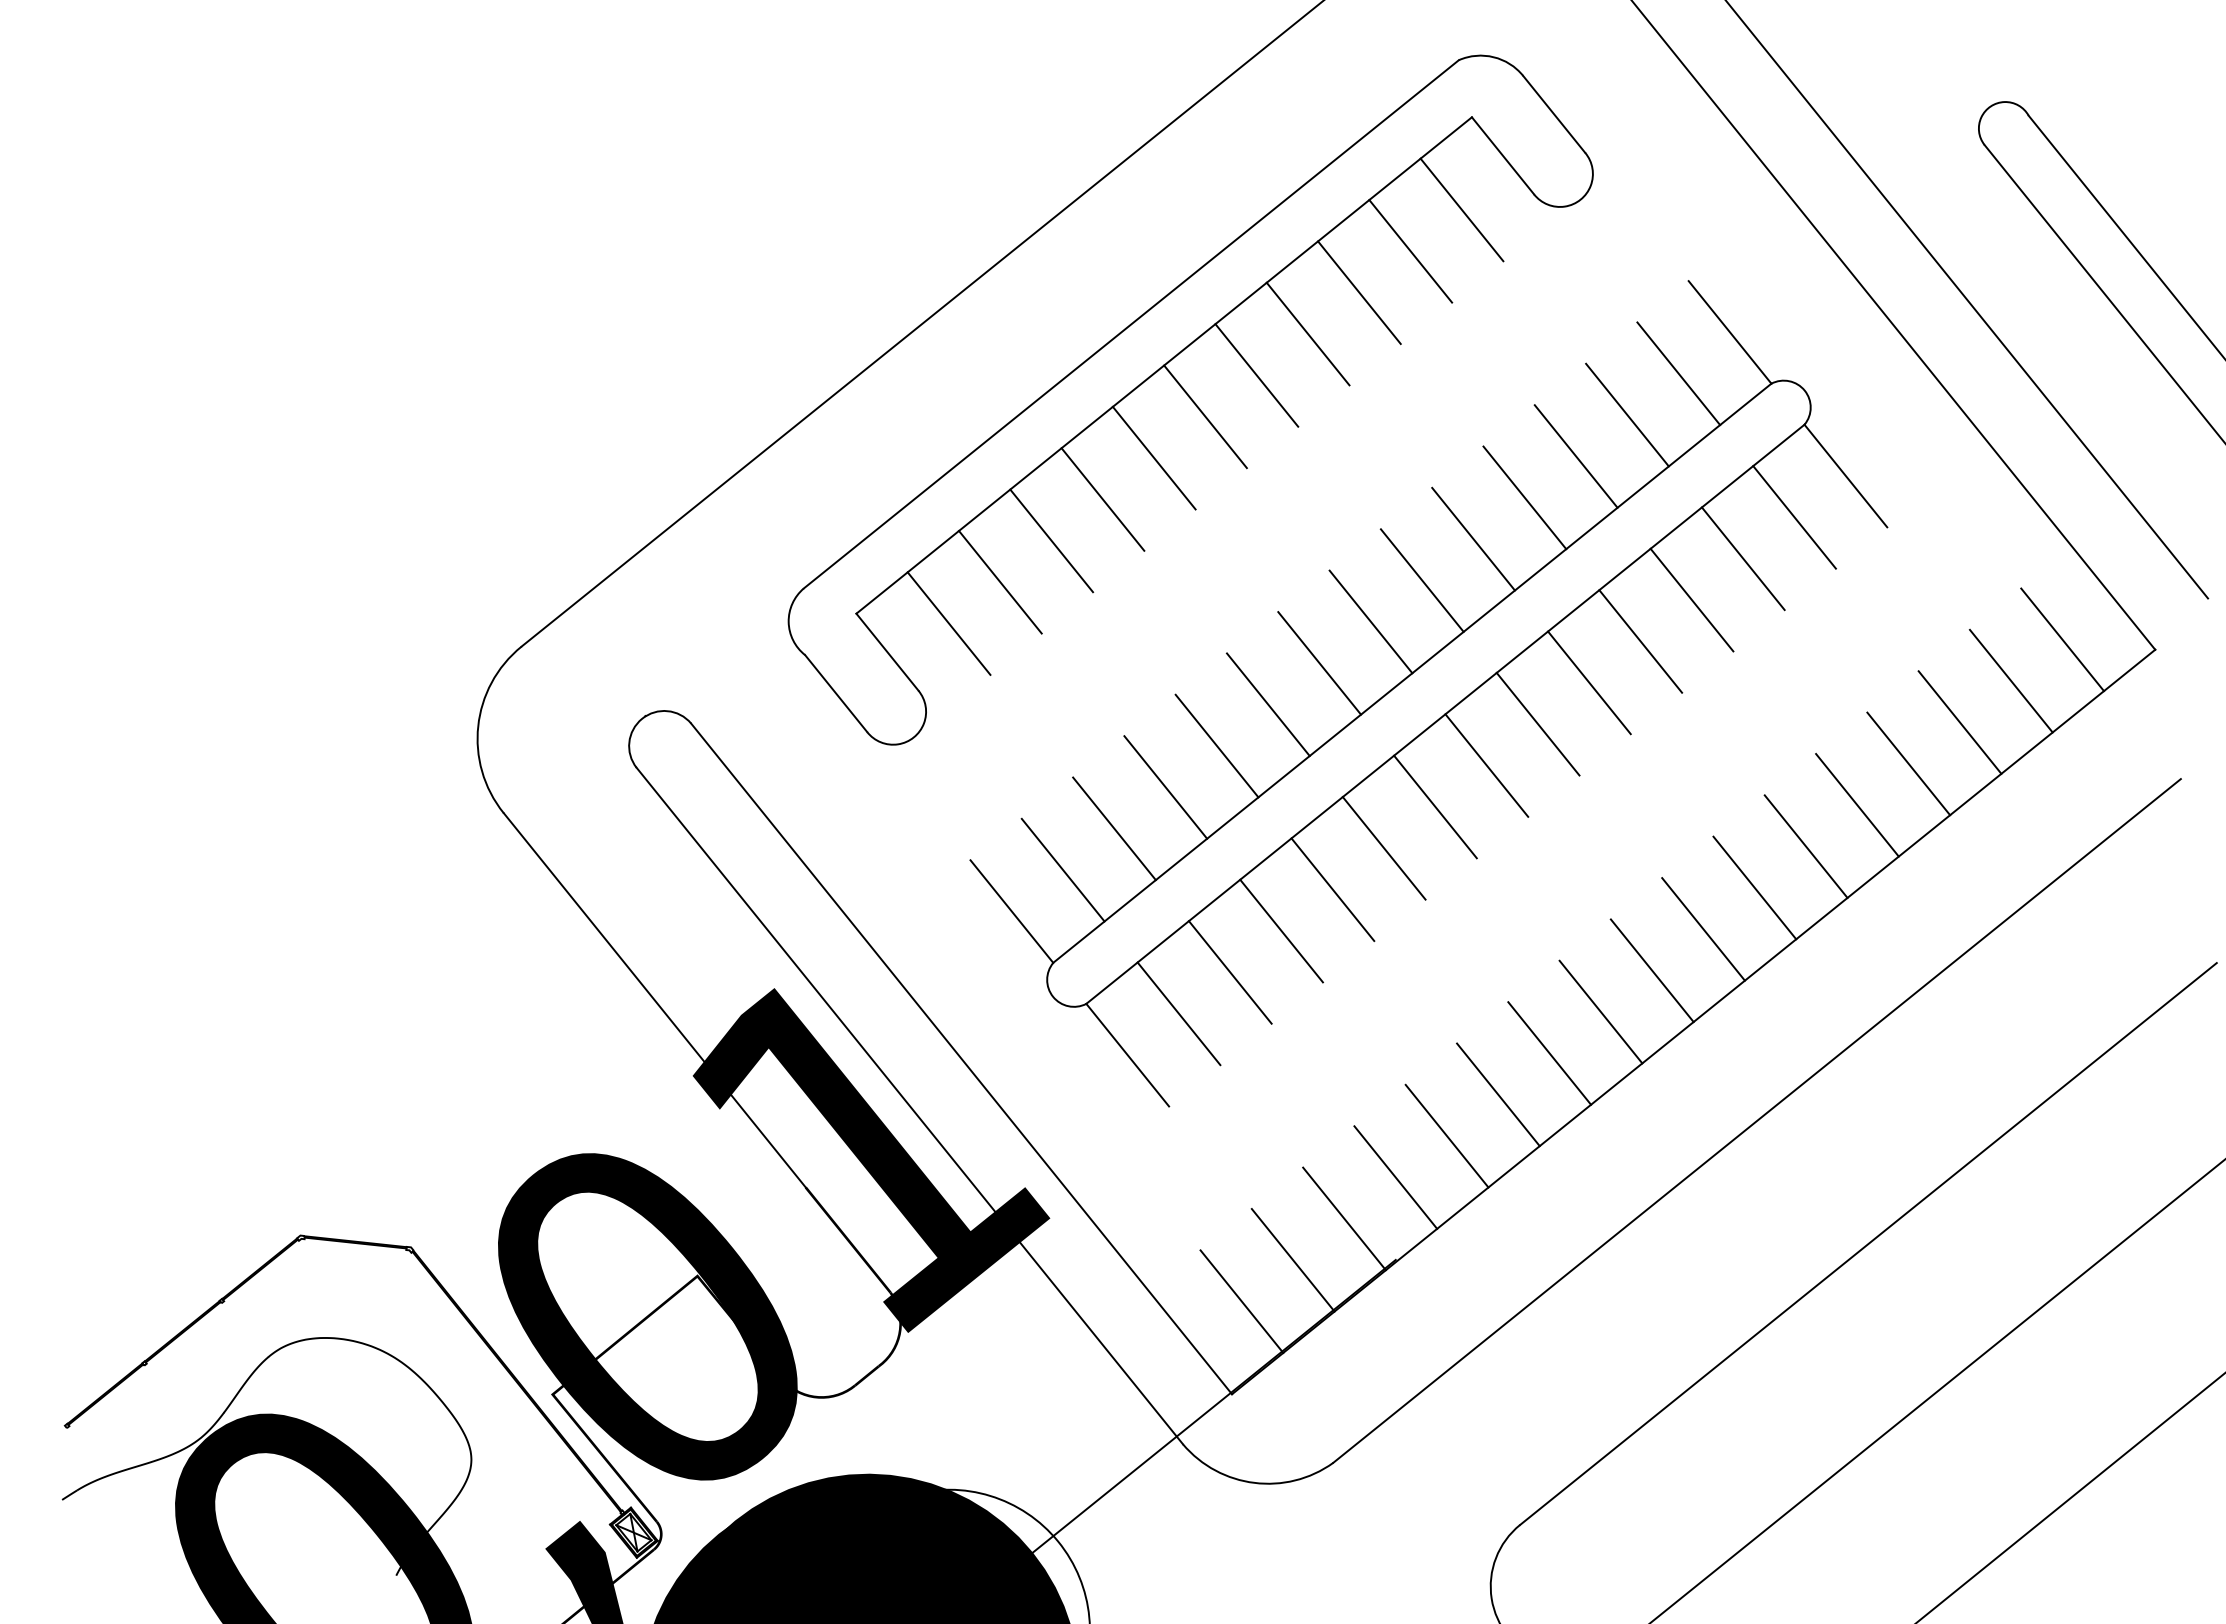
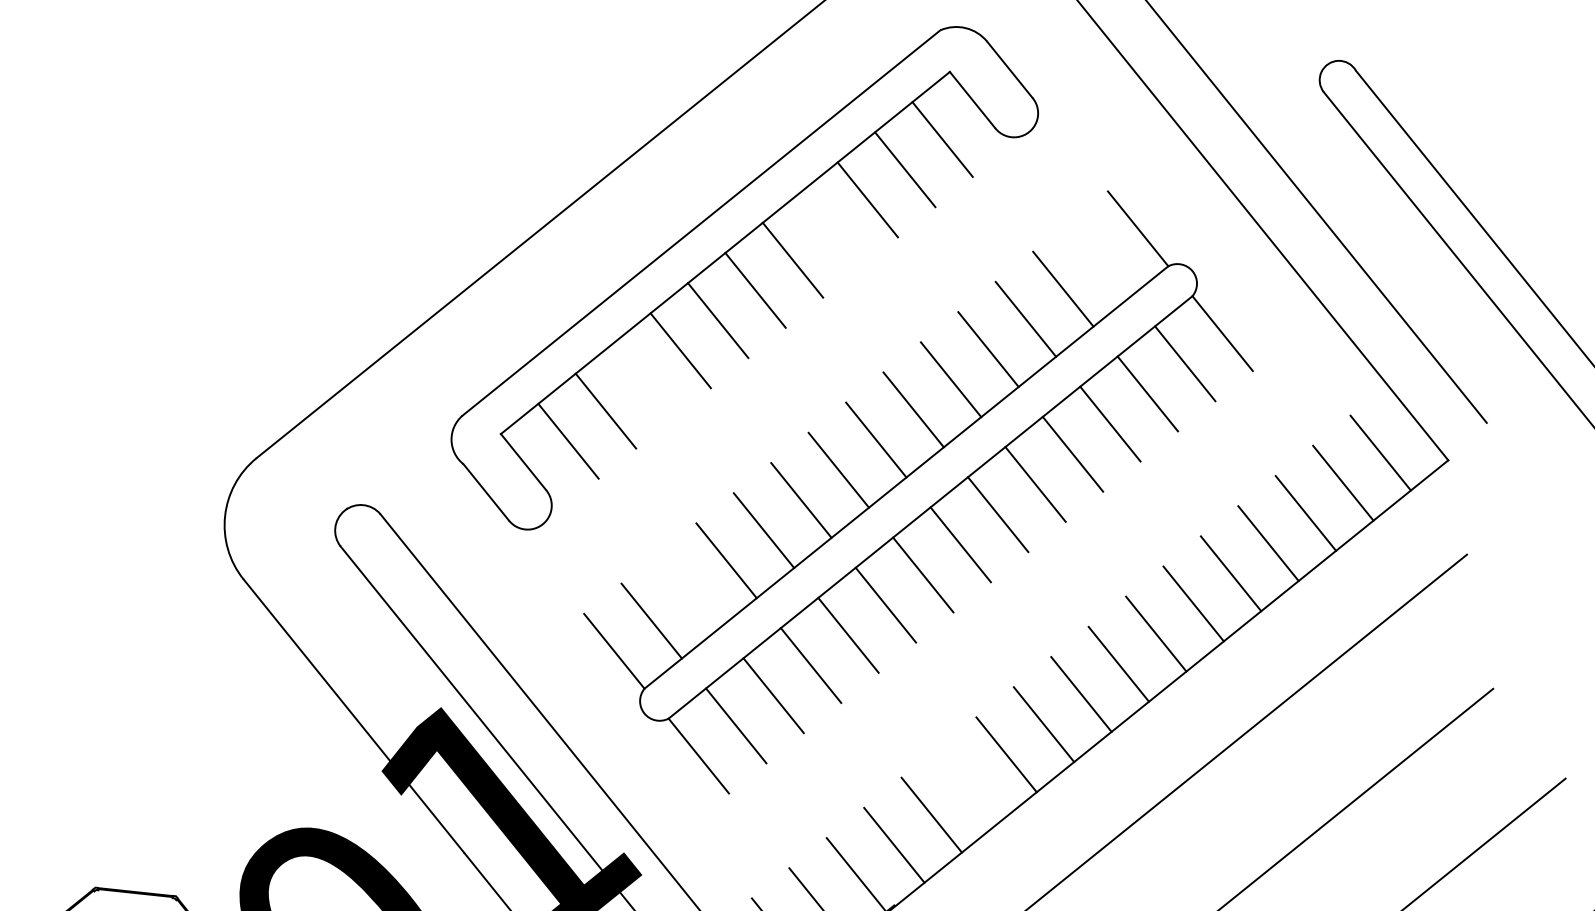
line: (1307, 333) -> (829, 229), removed
line: (1678, 373) -> (1100, 258), removed
line: (1051, 540) -> (643, 380), removed
line: (1114, 828) -> (689, 590), removed
line: (1498, 1094) -> (969, 784), removed

